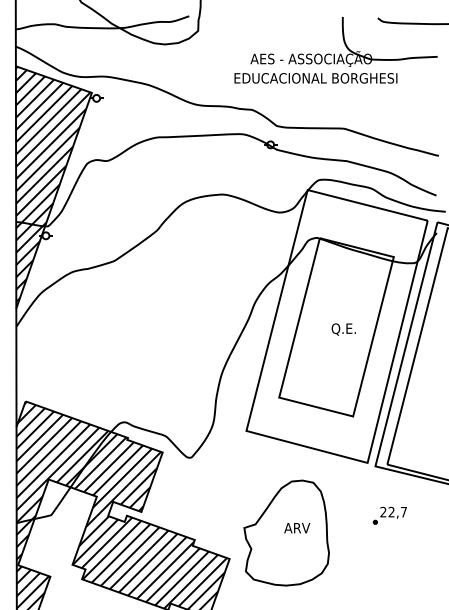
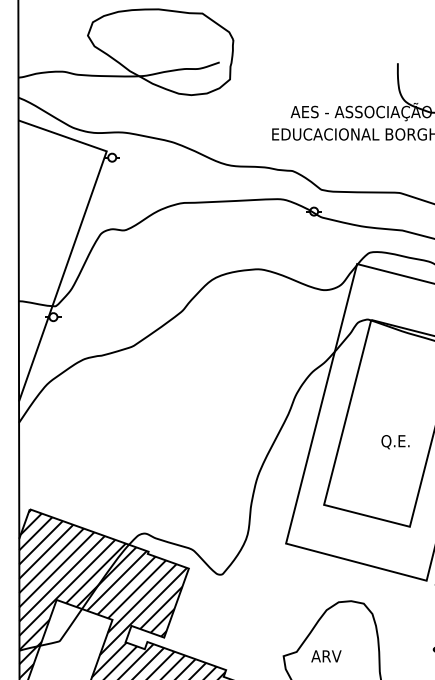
hatch: (52, 183) -> (61, 256), removed
text: (343, 329) -> (395, 442), moved
text: (297, 528) -> (326, 656), moved

